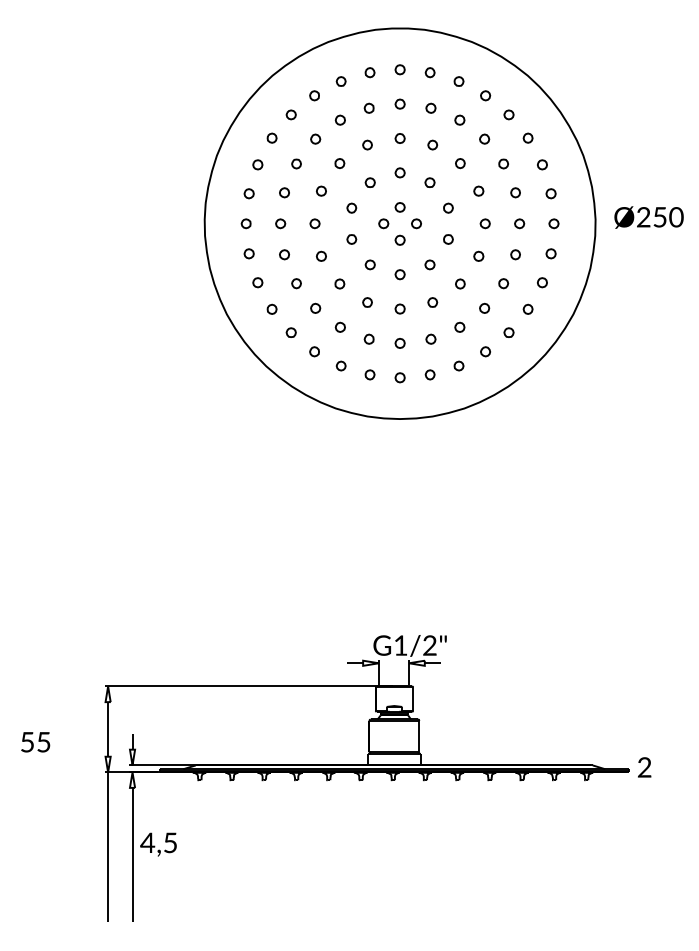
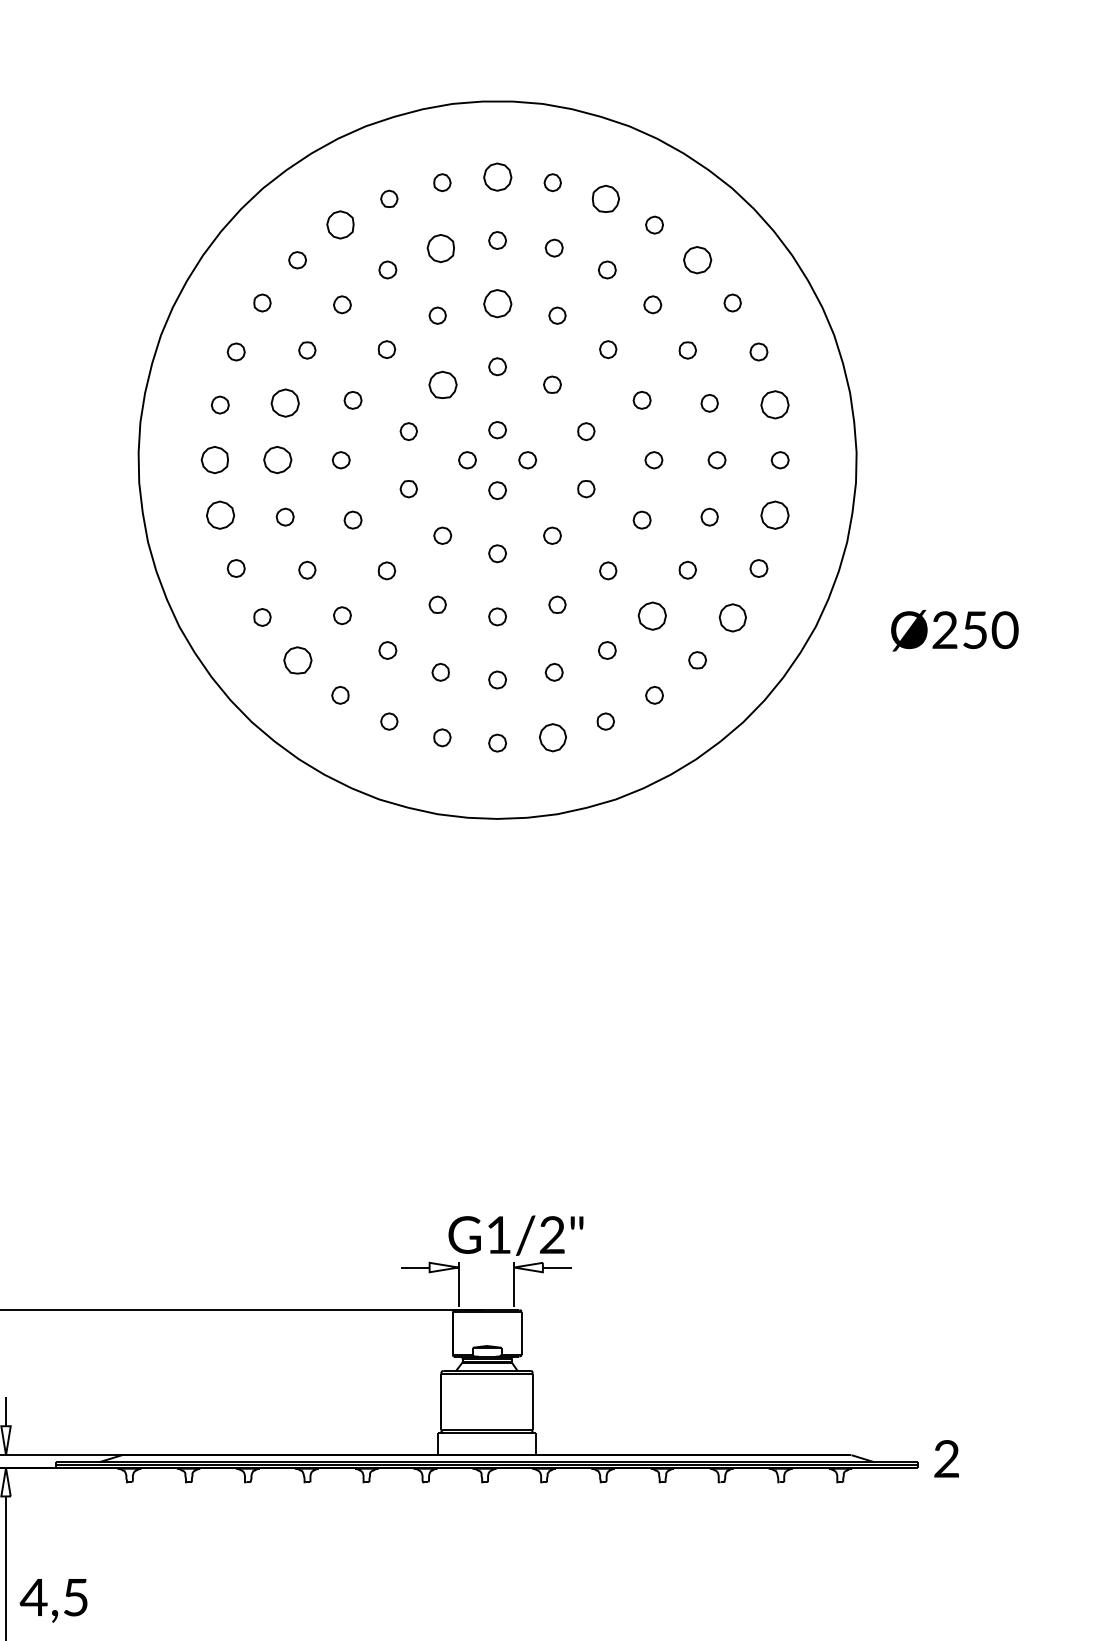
part: (399, 69) -> (496, 176), size x1.6
part: (458, 81) -> (604, 198), size x1.6
part: (314, 95) -> (340, 224), size x1.6
part: (368, 107) -> (439, 246), size x1.6
part: (508, 114) -> (696, 259), size x1.6
part: (399, 138) -> (496, 303), size x1.6
part: (369, 182) -> (441, 384), size x1.6
part: (284, 192) -> (285, 402), size x1.6
part: (550, 193) -> (773, 404), size x1.6
text: (648, 217) -> (953, 630), moved
part: (245, 223) -> (213, 459), size x1.6
part: (280, 223) -> (277, 459), size x1.6
part: (248, 253) -> (219, 514), size x1.6
part: (550, 253) -> (773, 514), size x1.6
part: (484, 307) -> (652, 614), size x1.6
part: (527, 308) -> (731, 615), size x1.6
part: (290, 332) -> (296, 659), size x1.6
part: (429, 374) -> (551, 737), size x1.6

